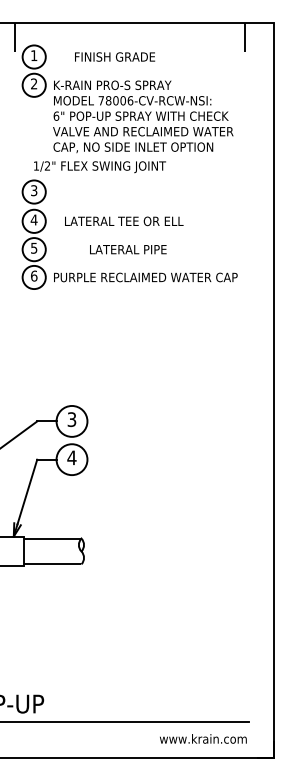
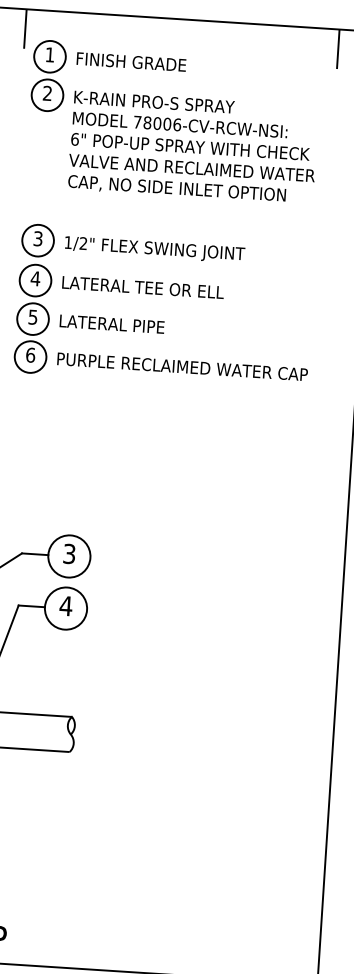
text: (115, 56) -> (132, 61), moved
text: (99, 167) -> (154, 250), moved
text: (124, 221) -> (143, 287), moved
text: (128, 249) -> (112, 324), moved

